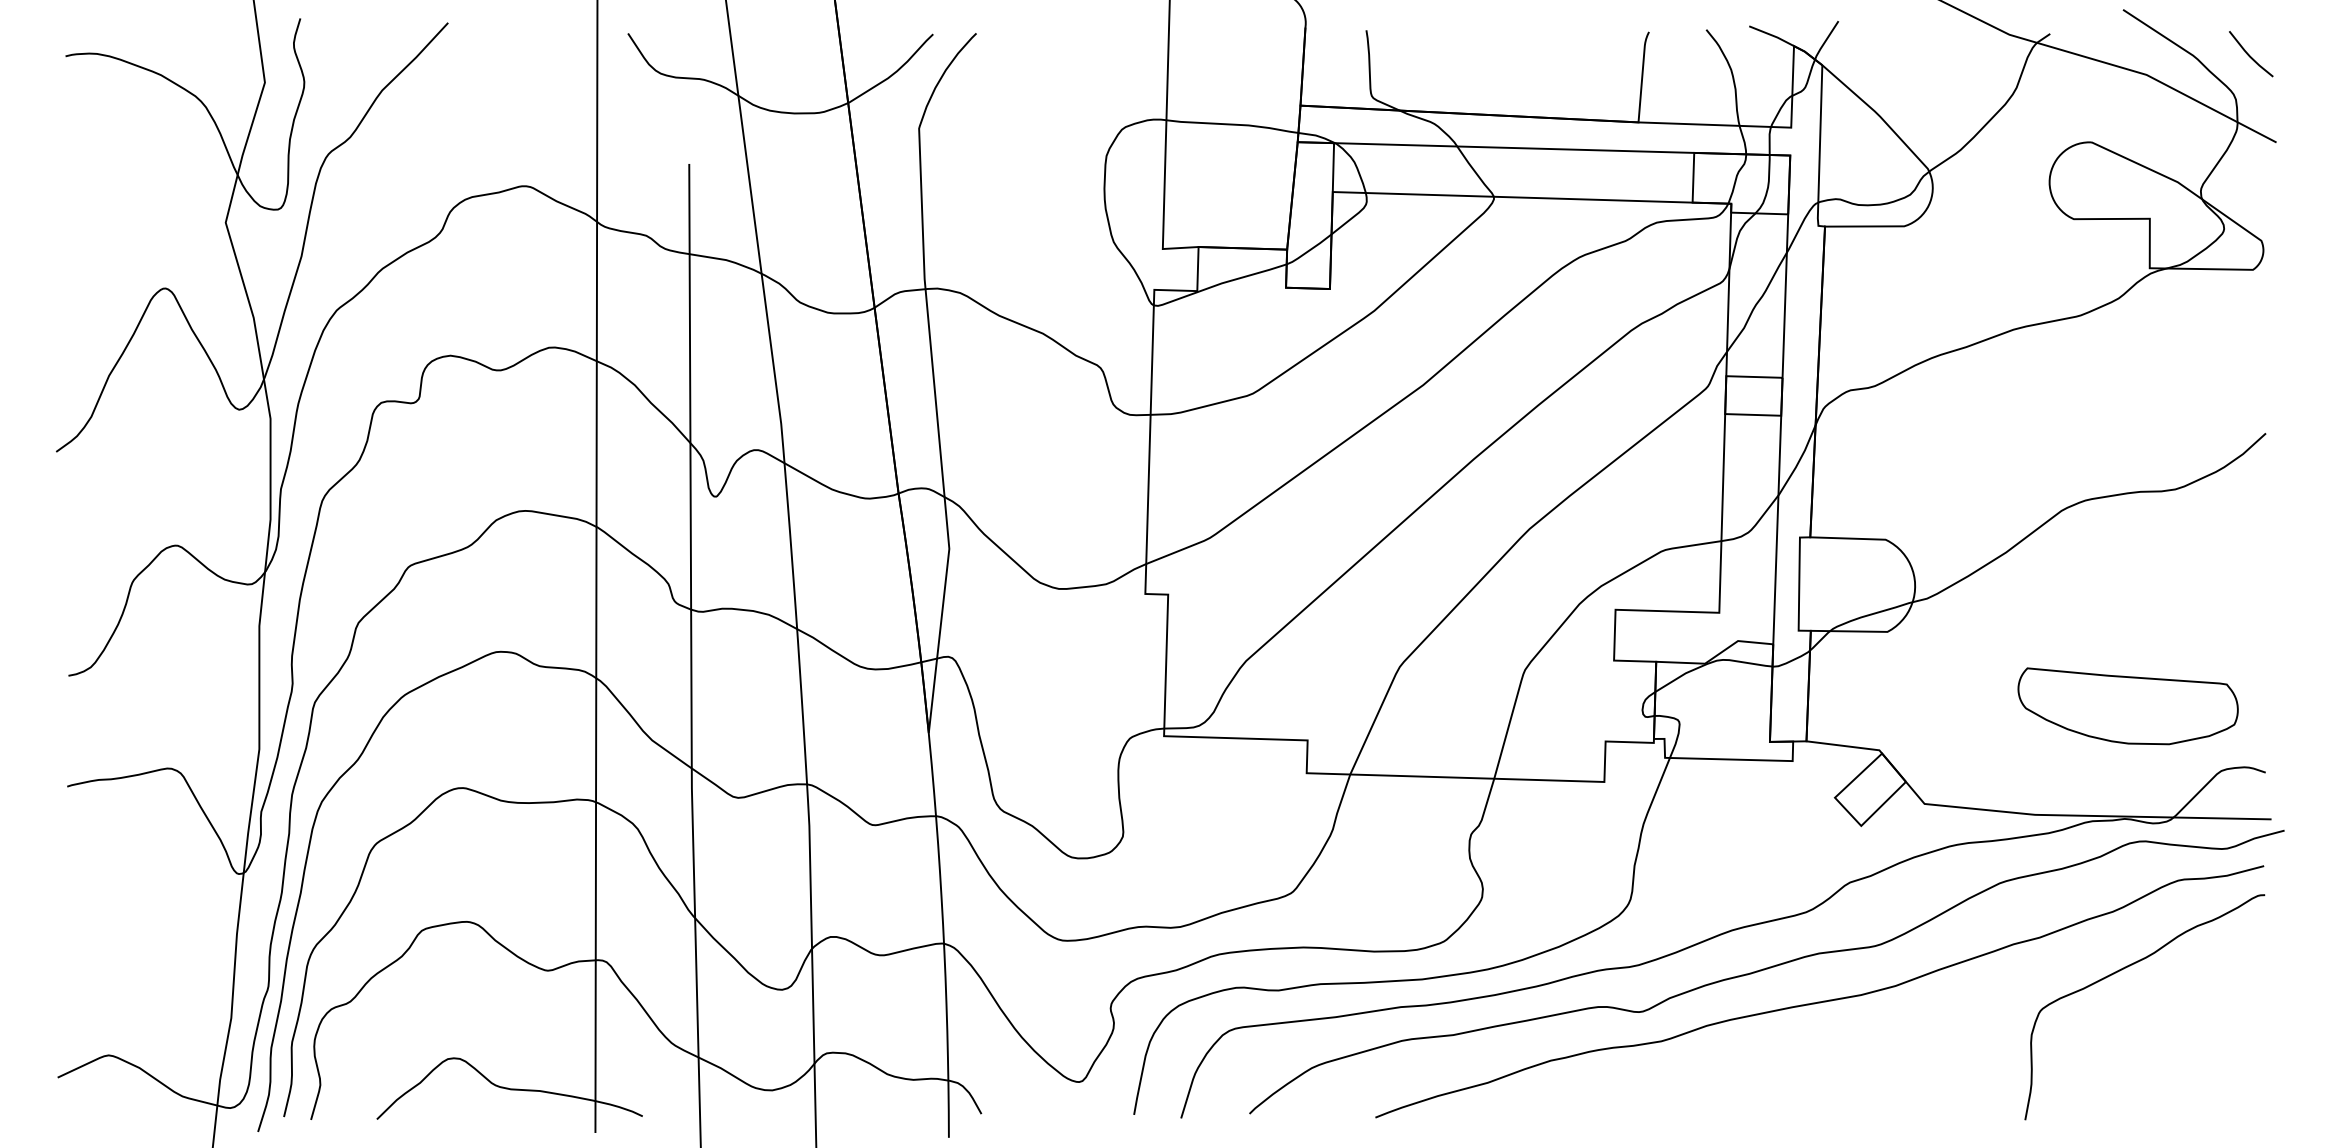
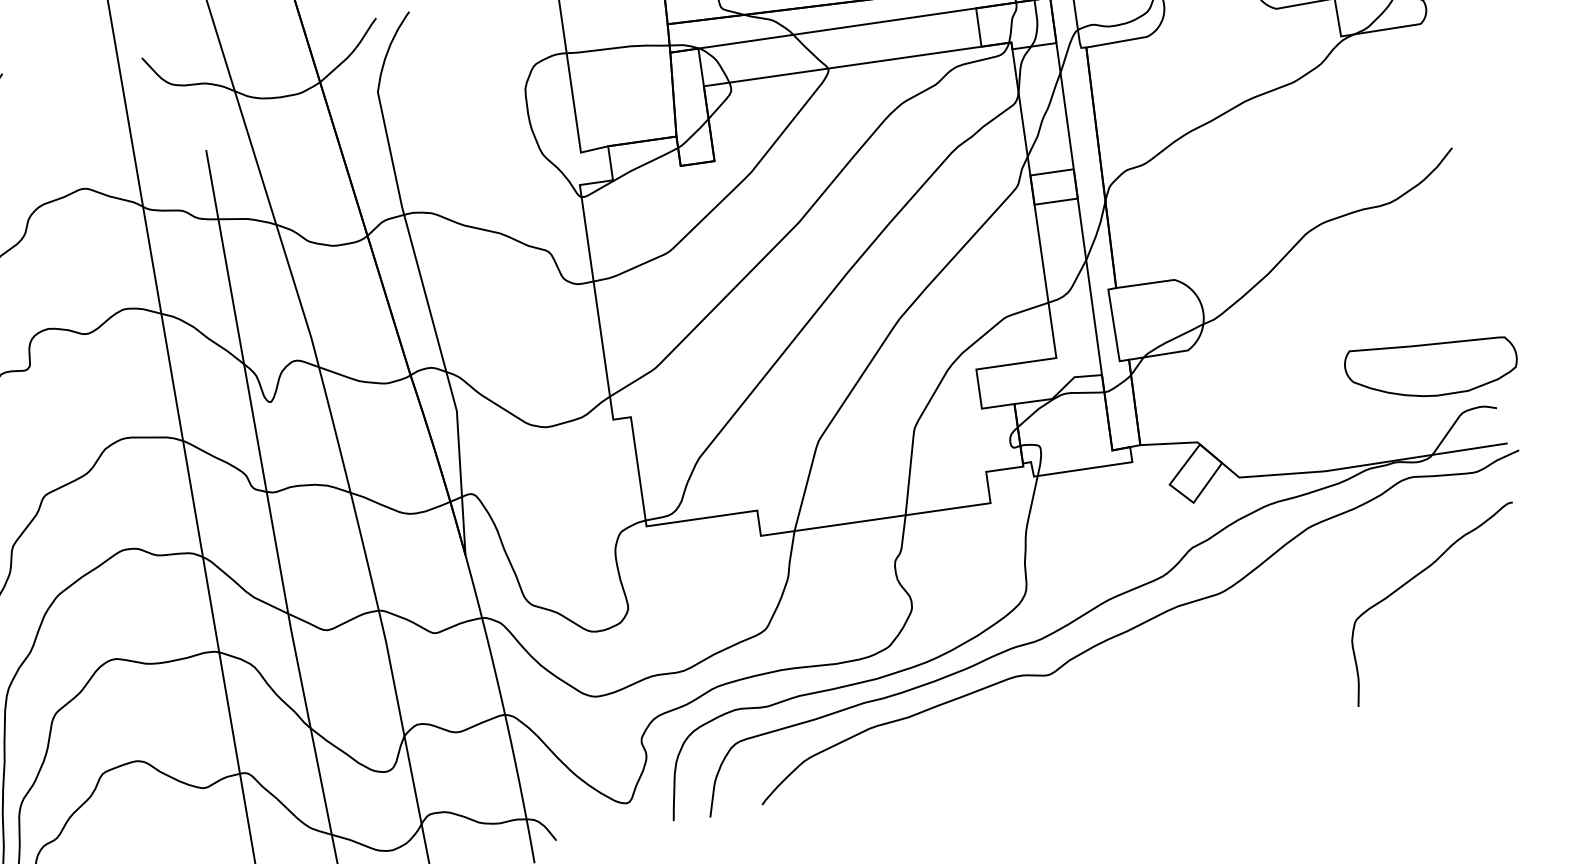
part: (2127, 706) -> (1431, 367), moved
curve: (1823, 1000) -> (1187, 641), removed

